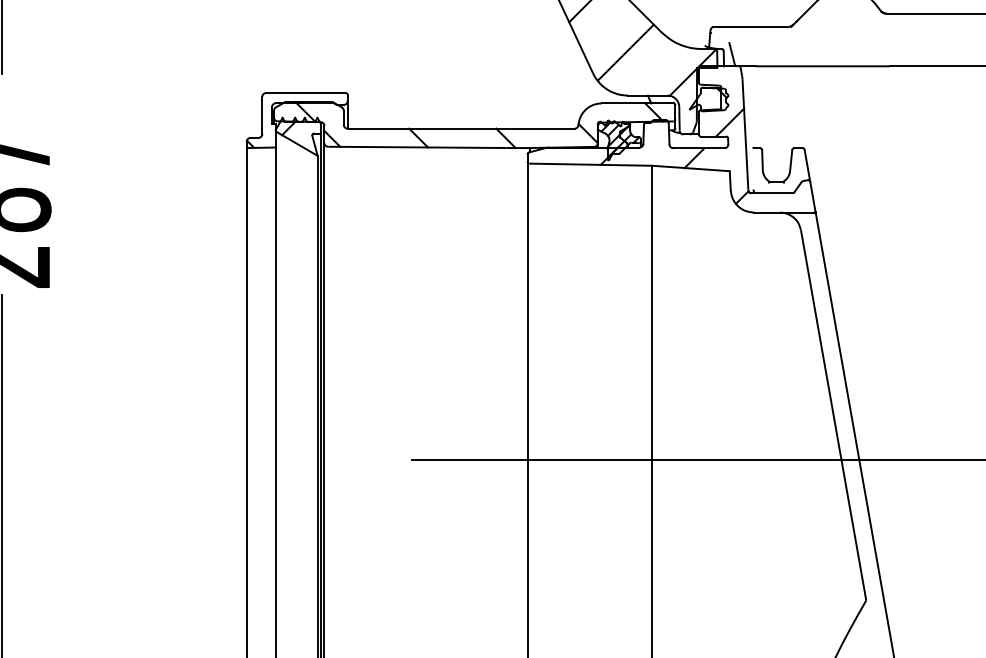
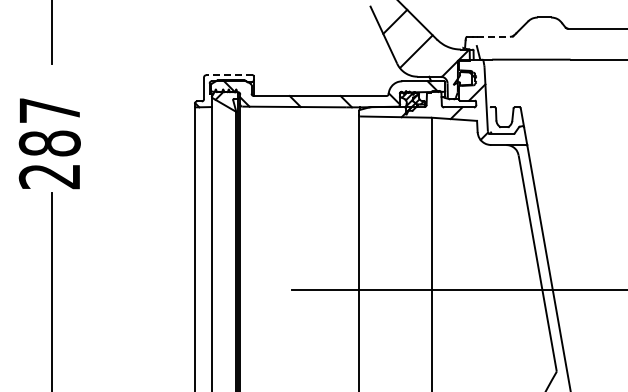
line: (759, 26) -> (494, 36), solid -> dashed
line: (305, 93) -> (229, 75), solid -> dashed

